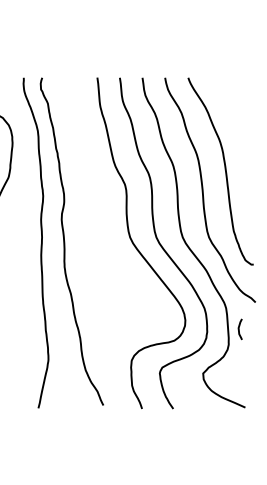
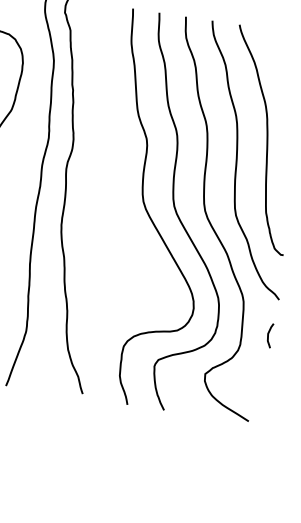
curve: (239, 329) -> (268, 335), moved

